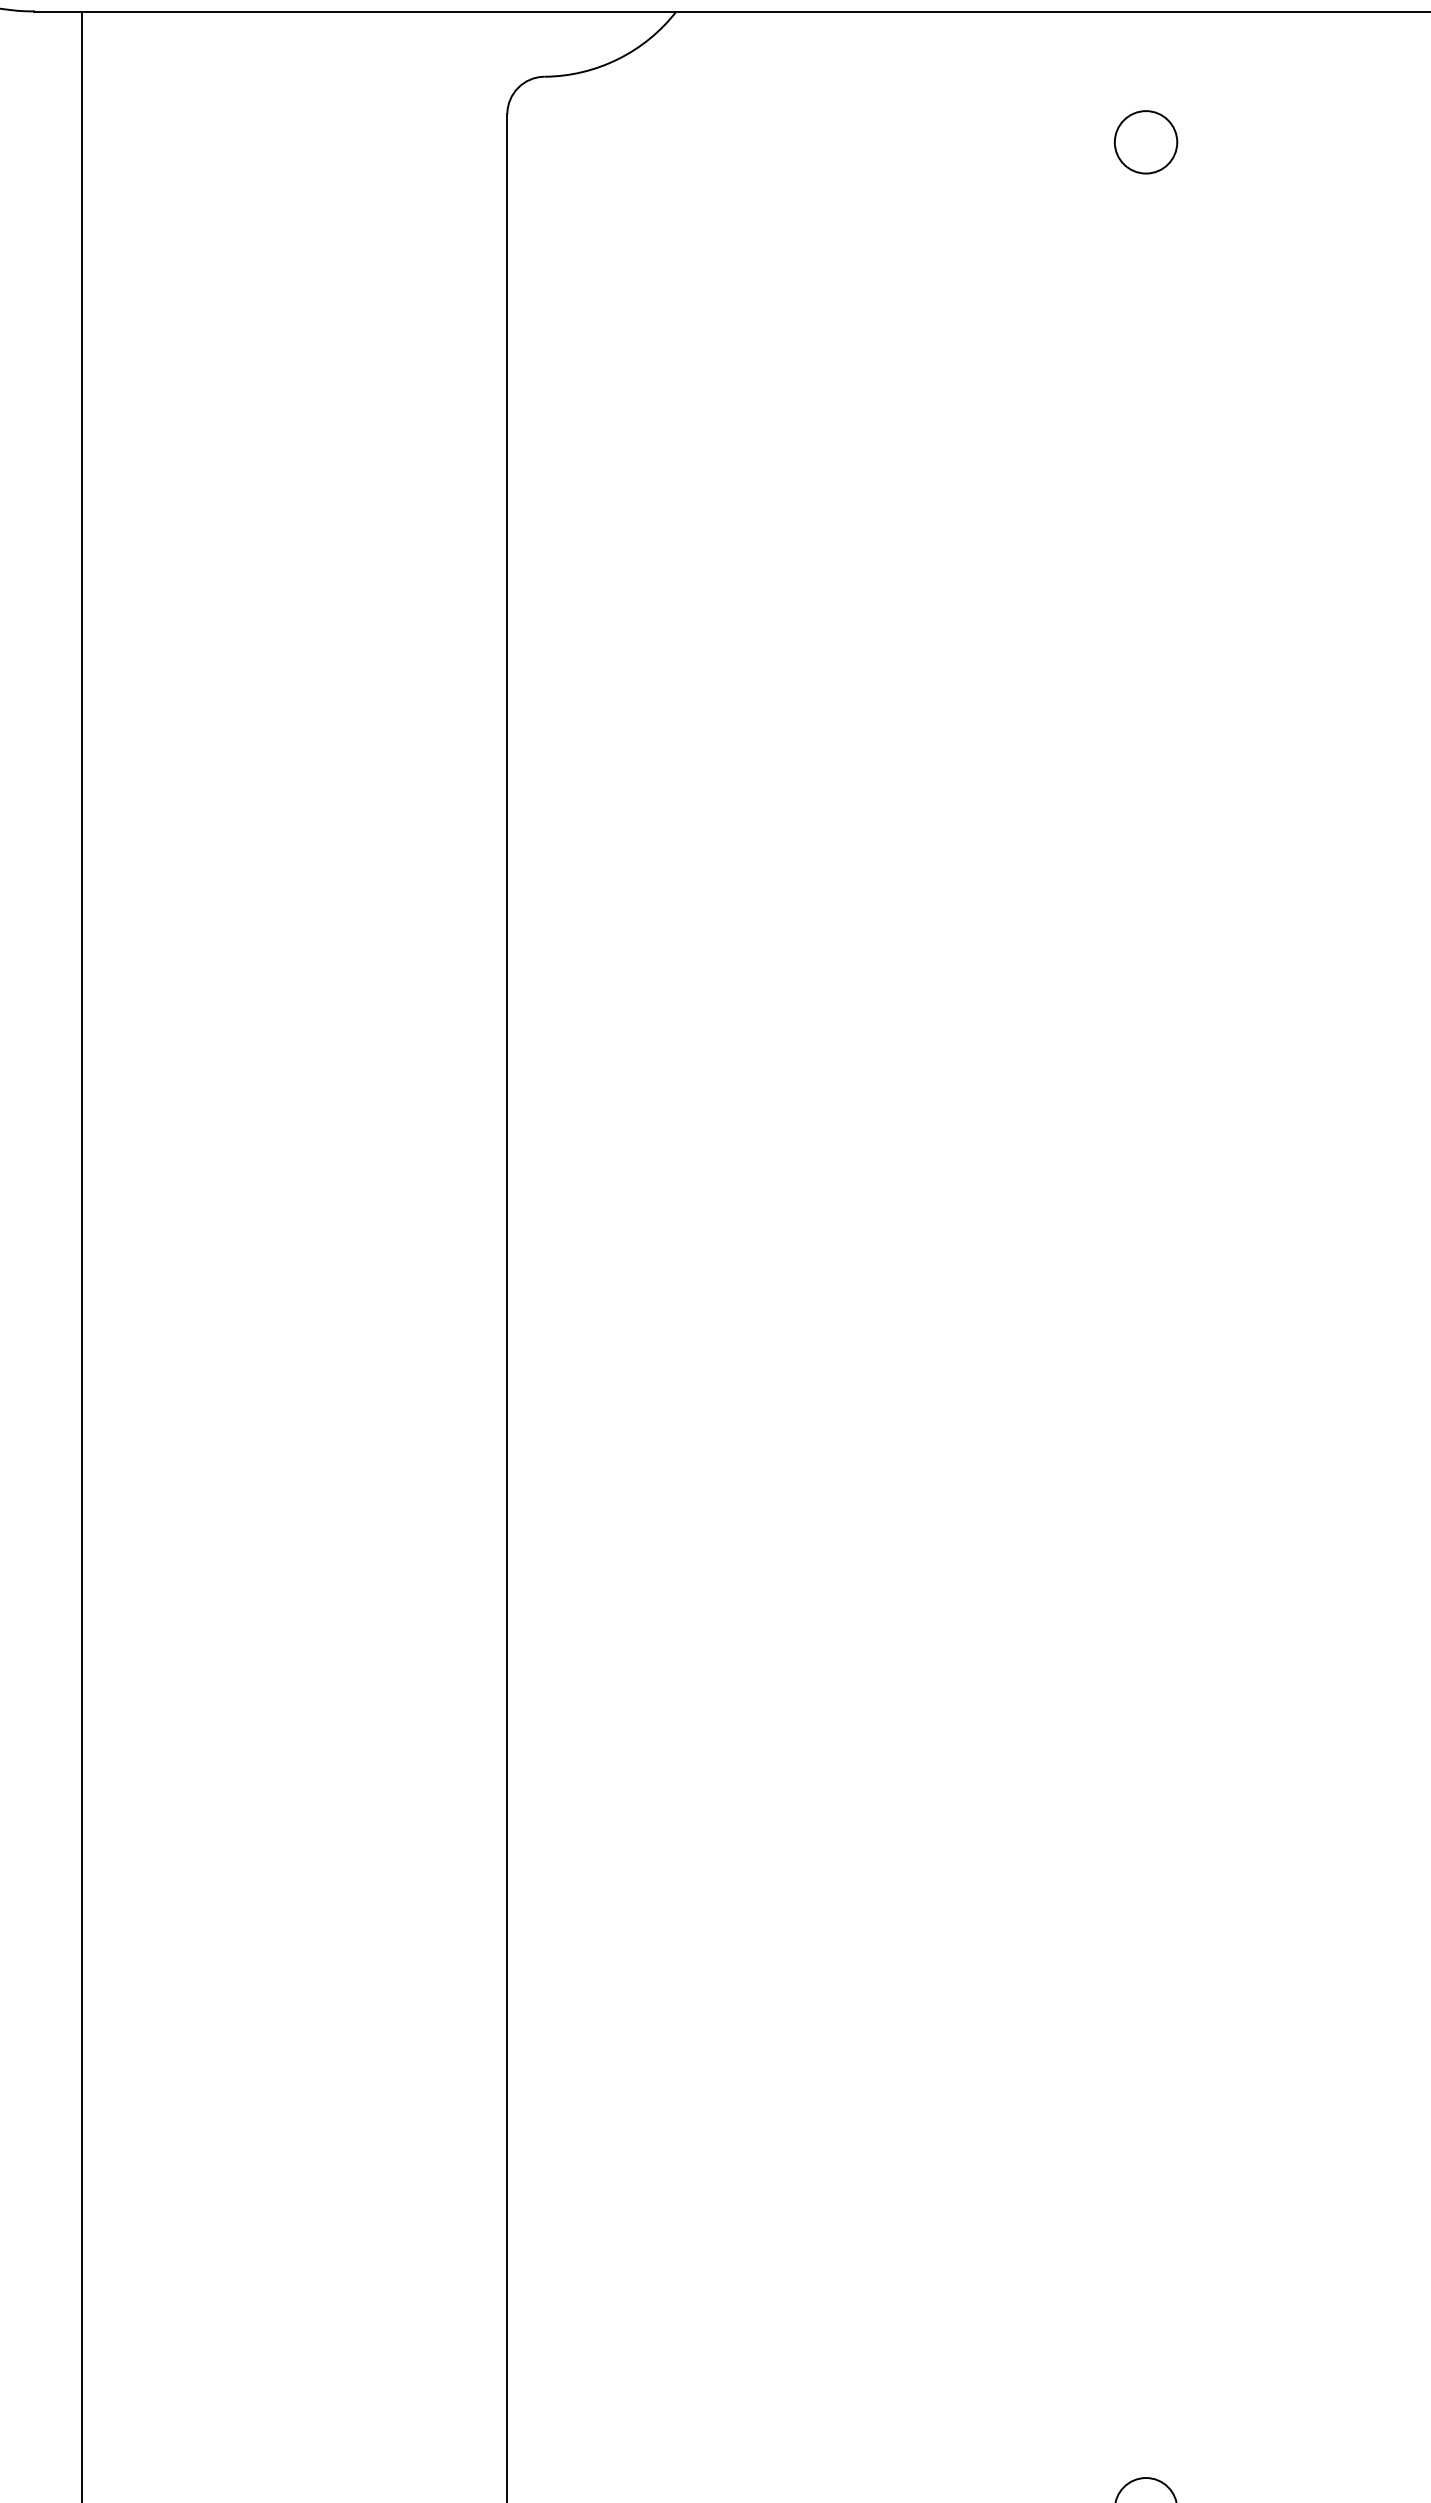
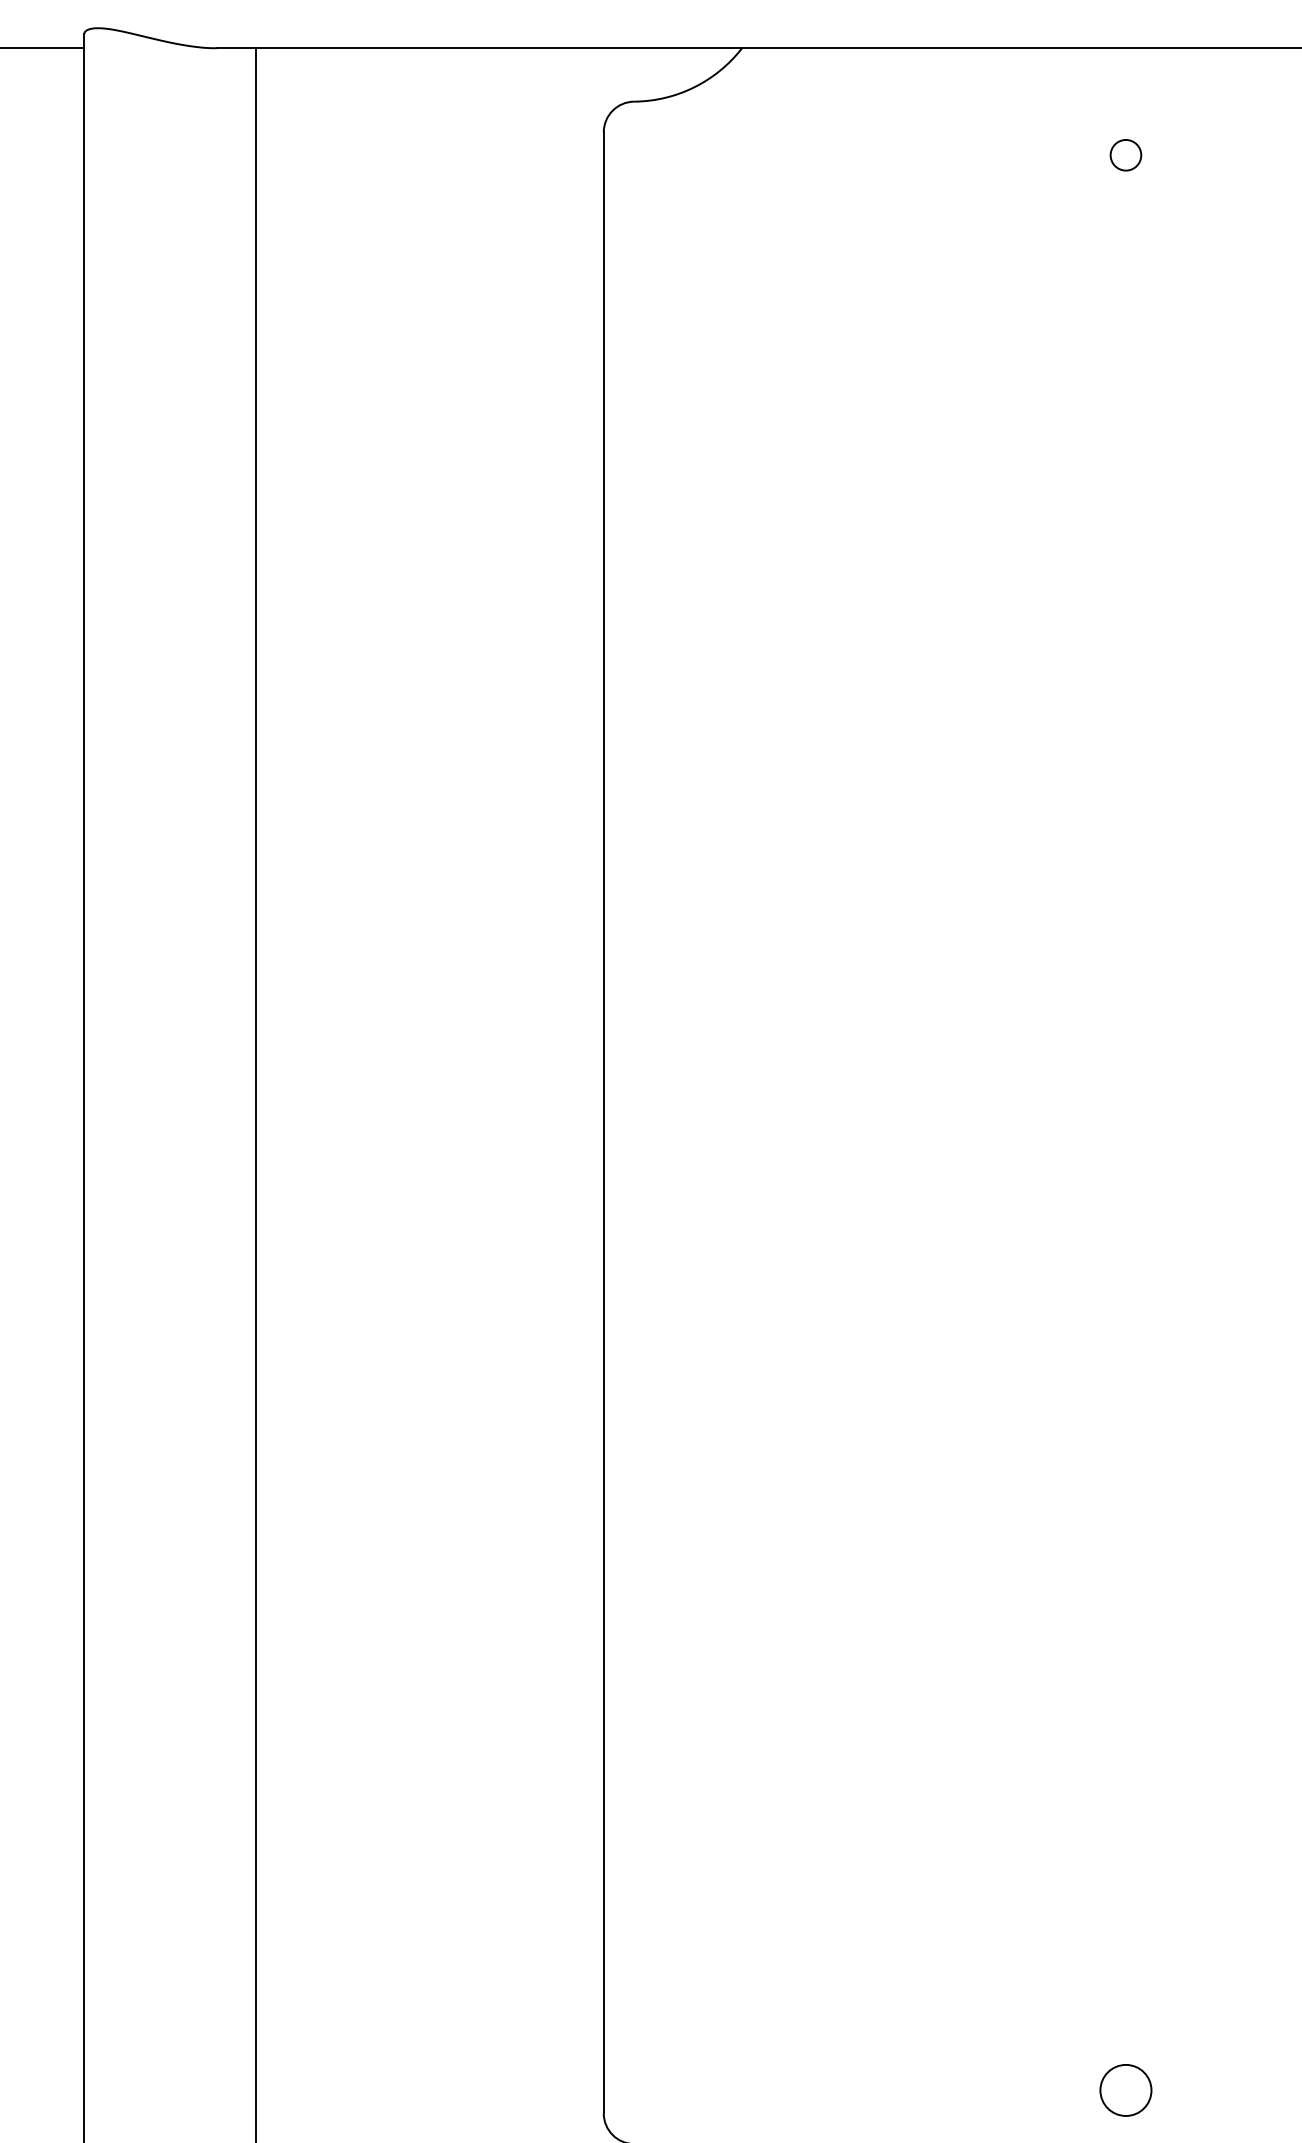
circle: (1145, 141) -> (1125, 154), size x0.6

